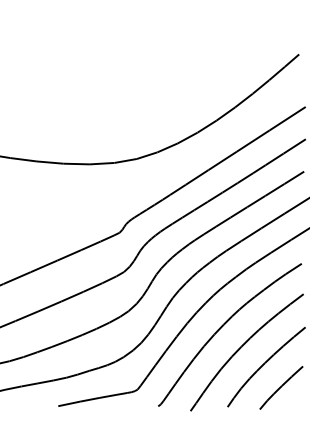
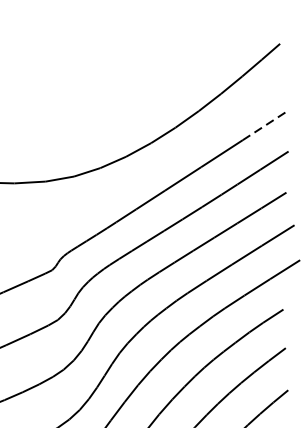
line: (288, 118) -> (266, 125), solid -> dashed

